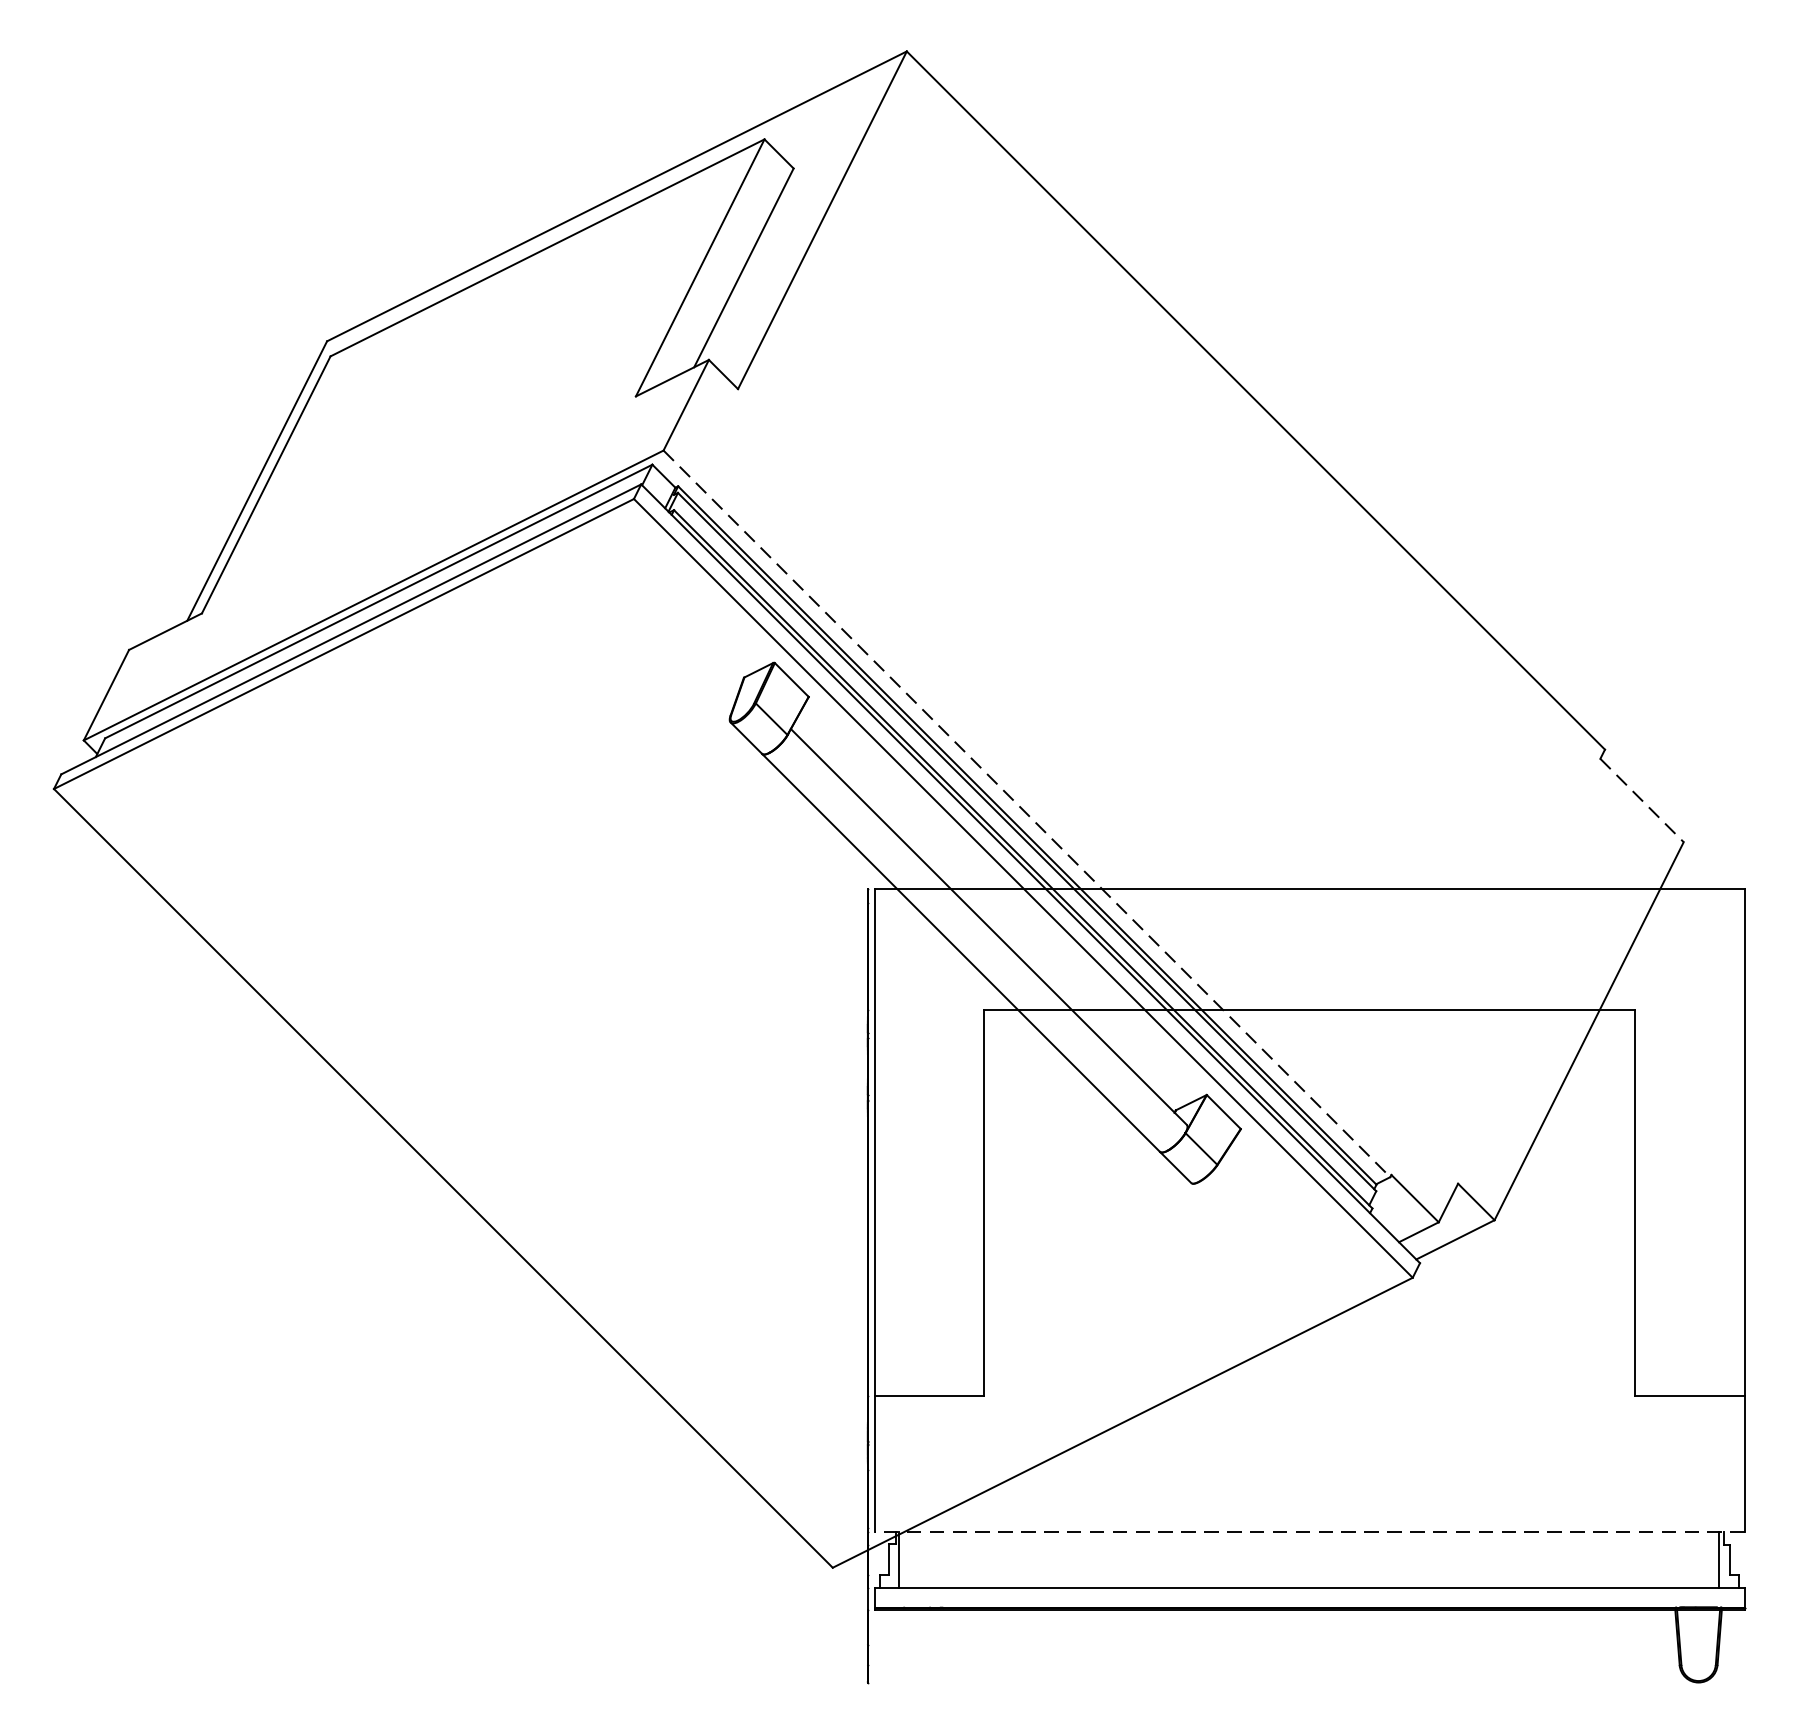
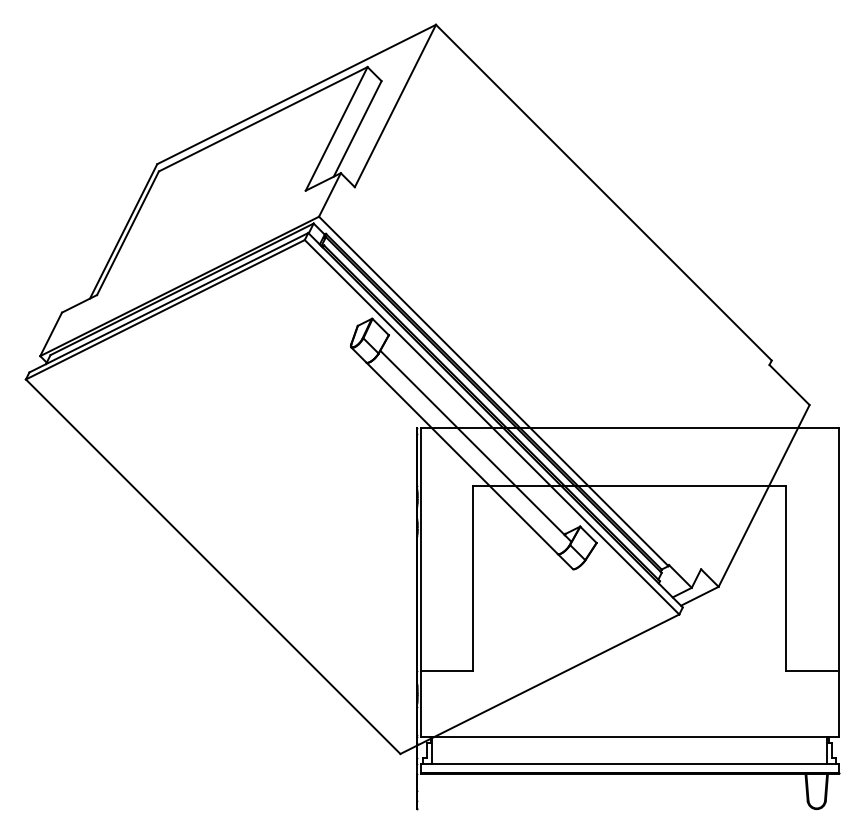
line: (1641, 801) -> (789, 385), dashed -> solid
line: (1028, 813) -> (494, 391), dashed -> solid
line: (1309, 1531) -> (629, 736), dashed -> solid

